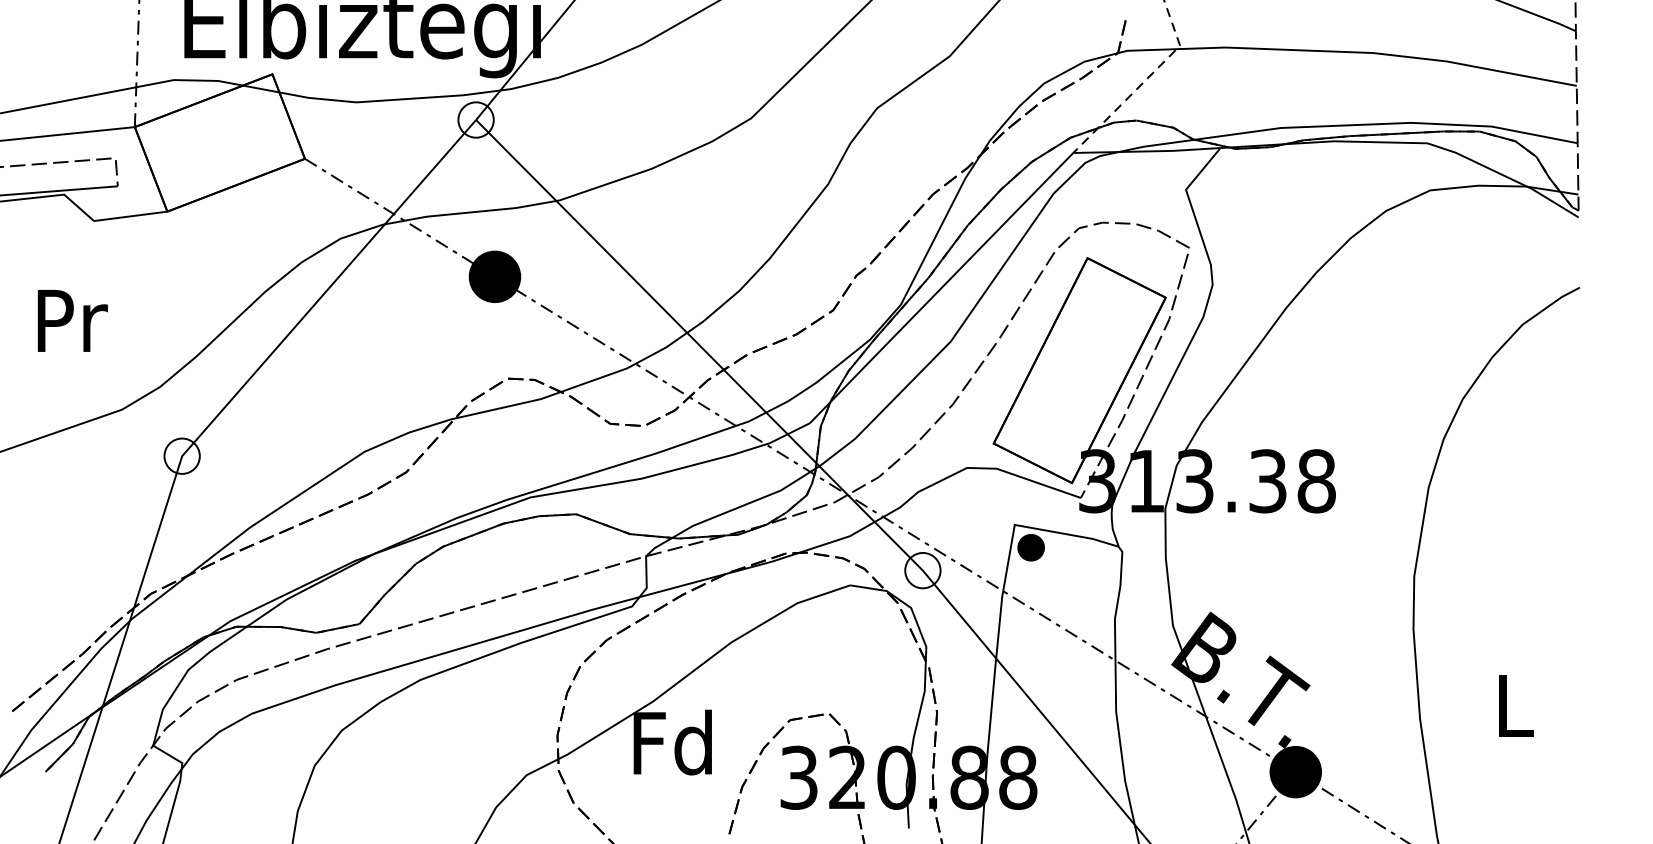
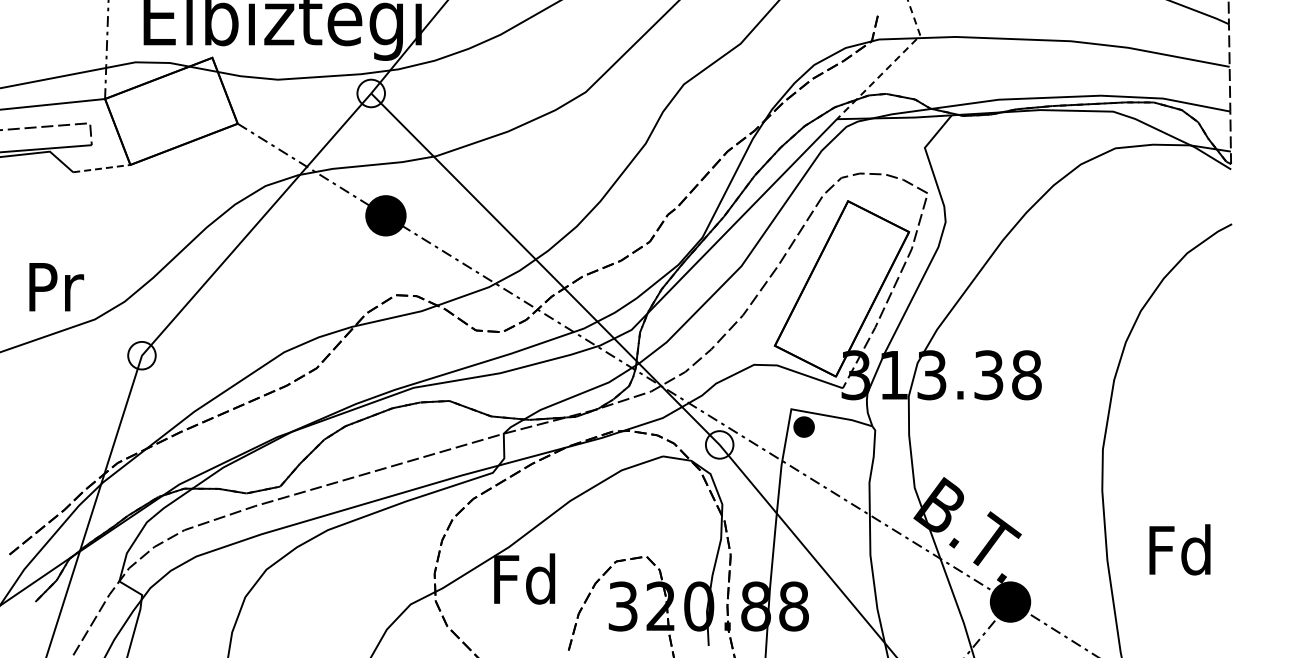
line: (130, 216) -> (101, 168), solid -> dashed
text: (72, 321) -> (56, 287), moved
text: (1512, 704) -> (1179, 549), L -> Fd

